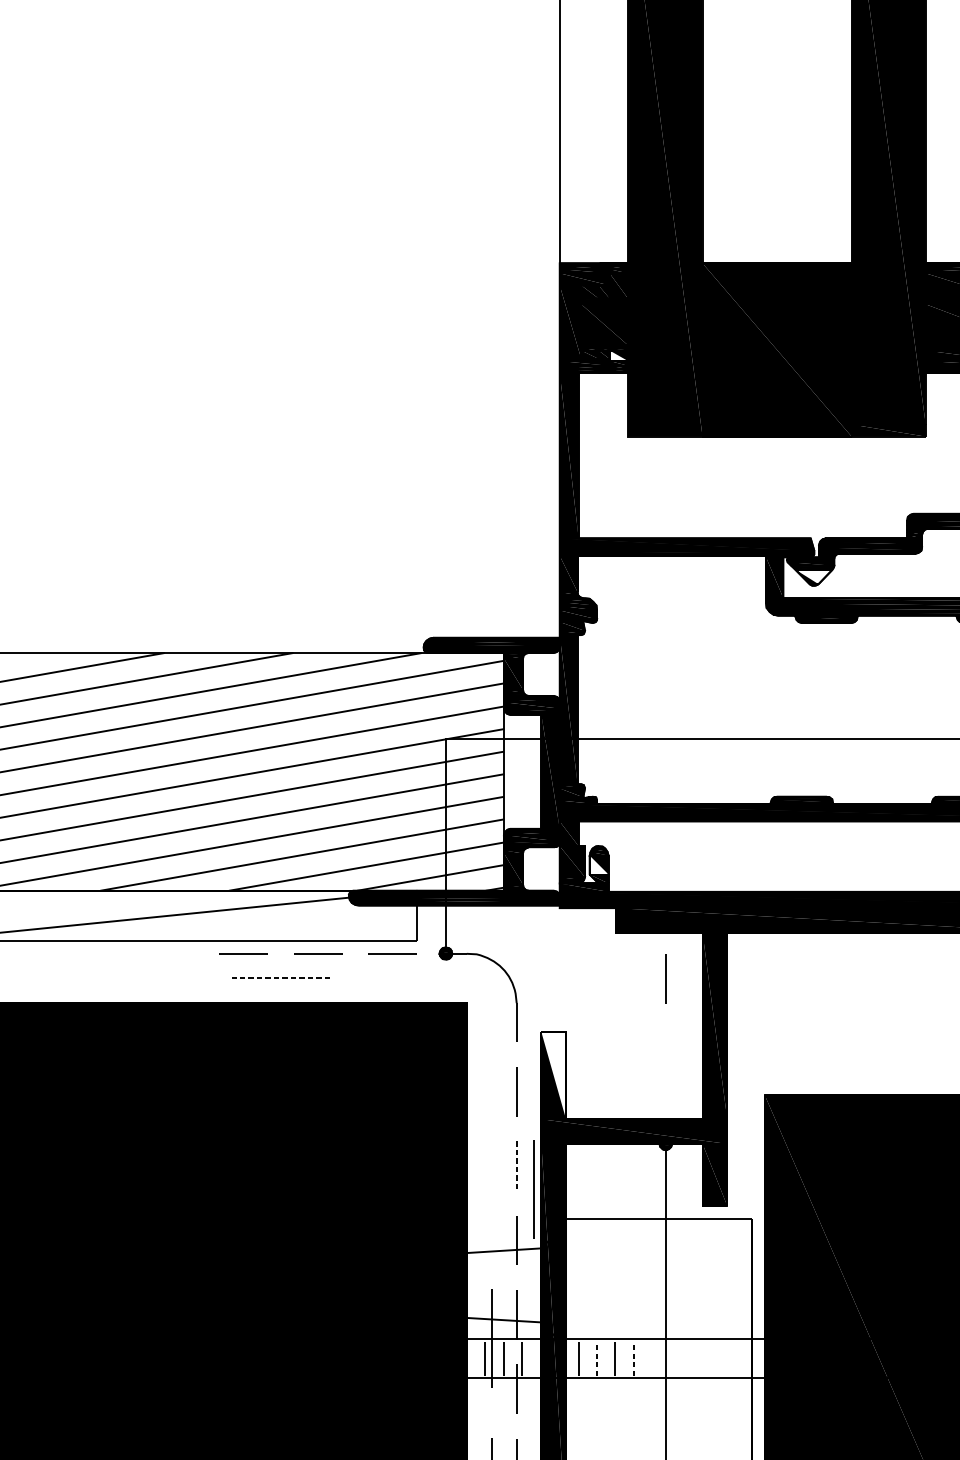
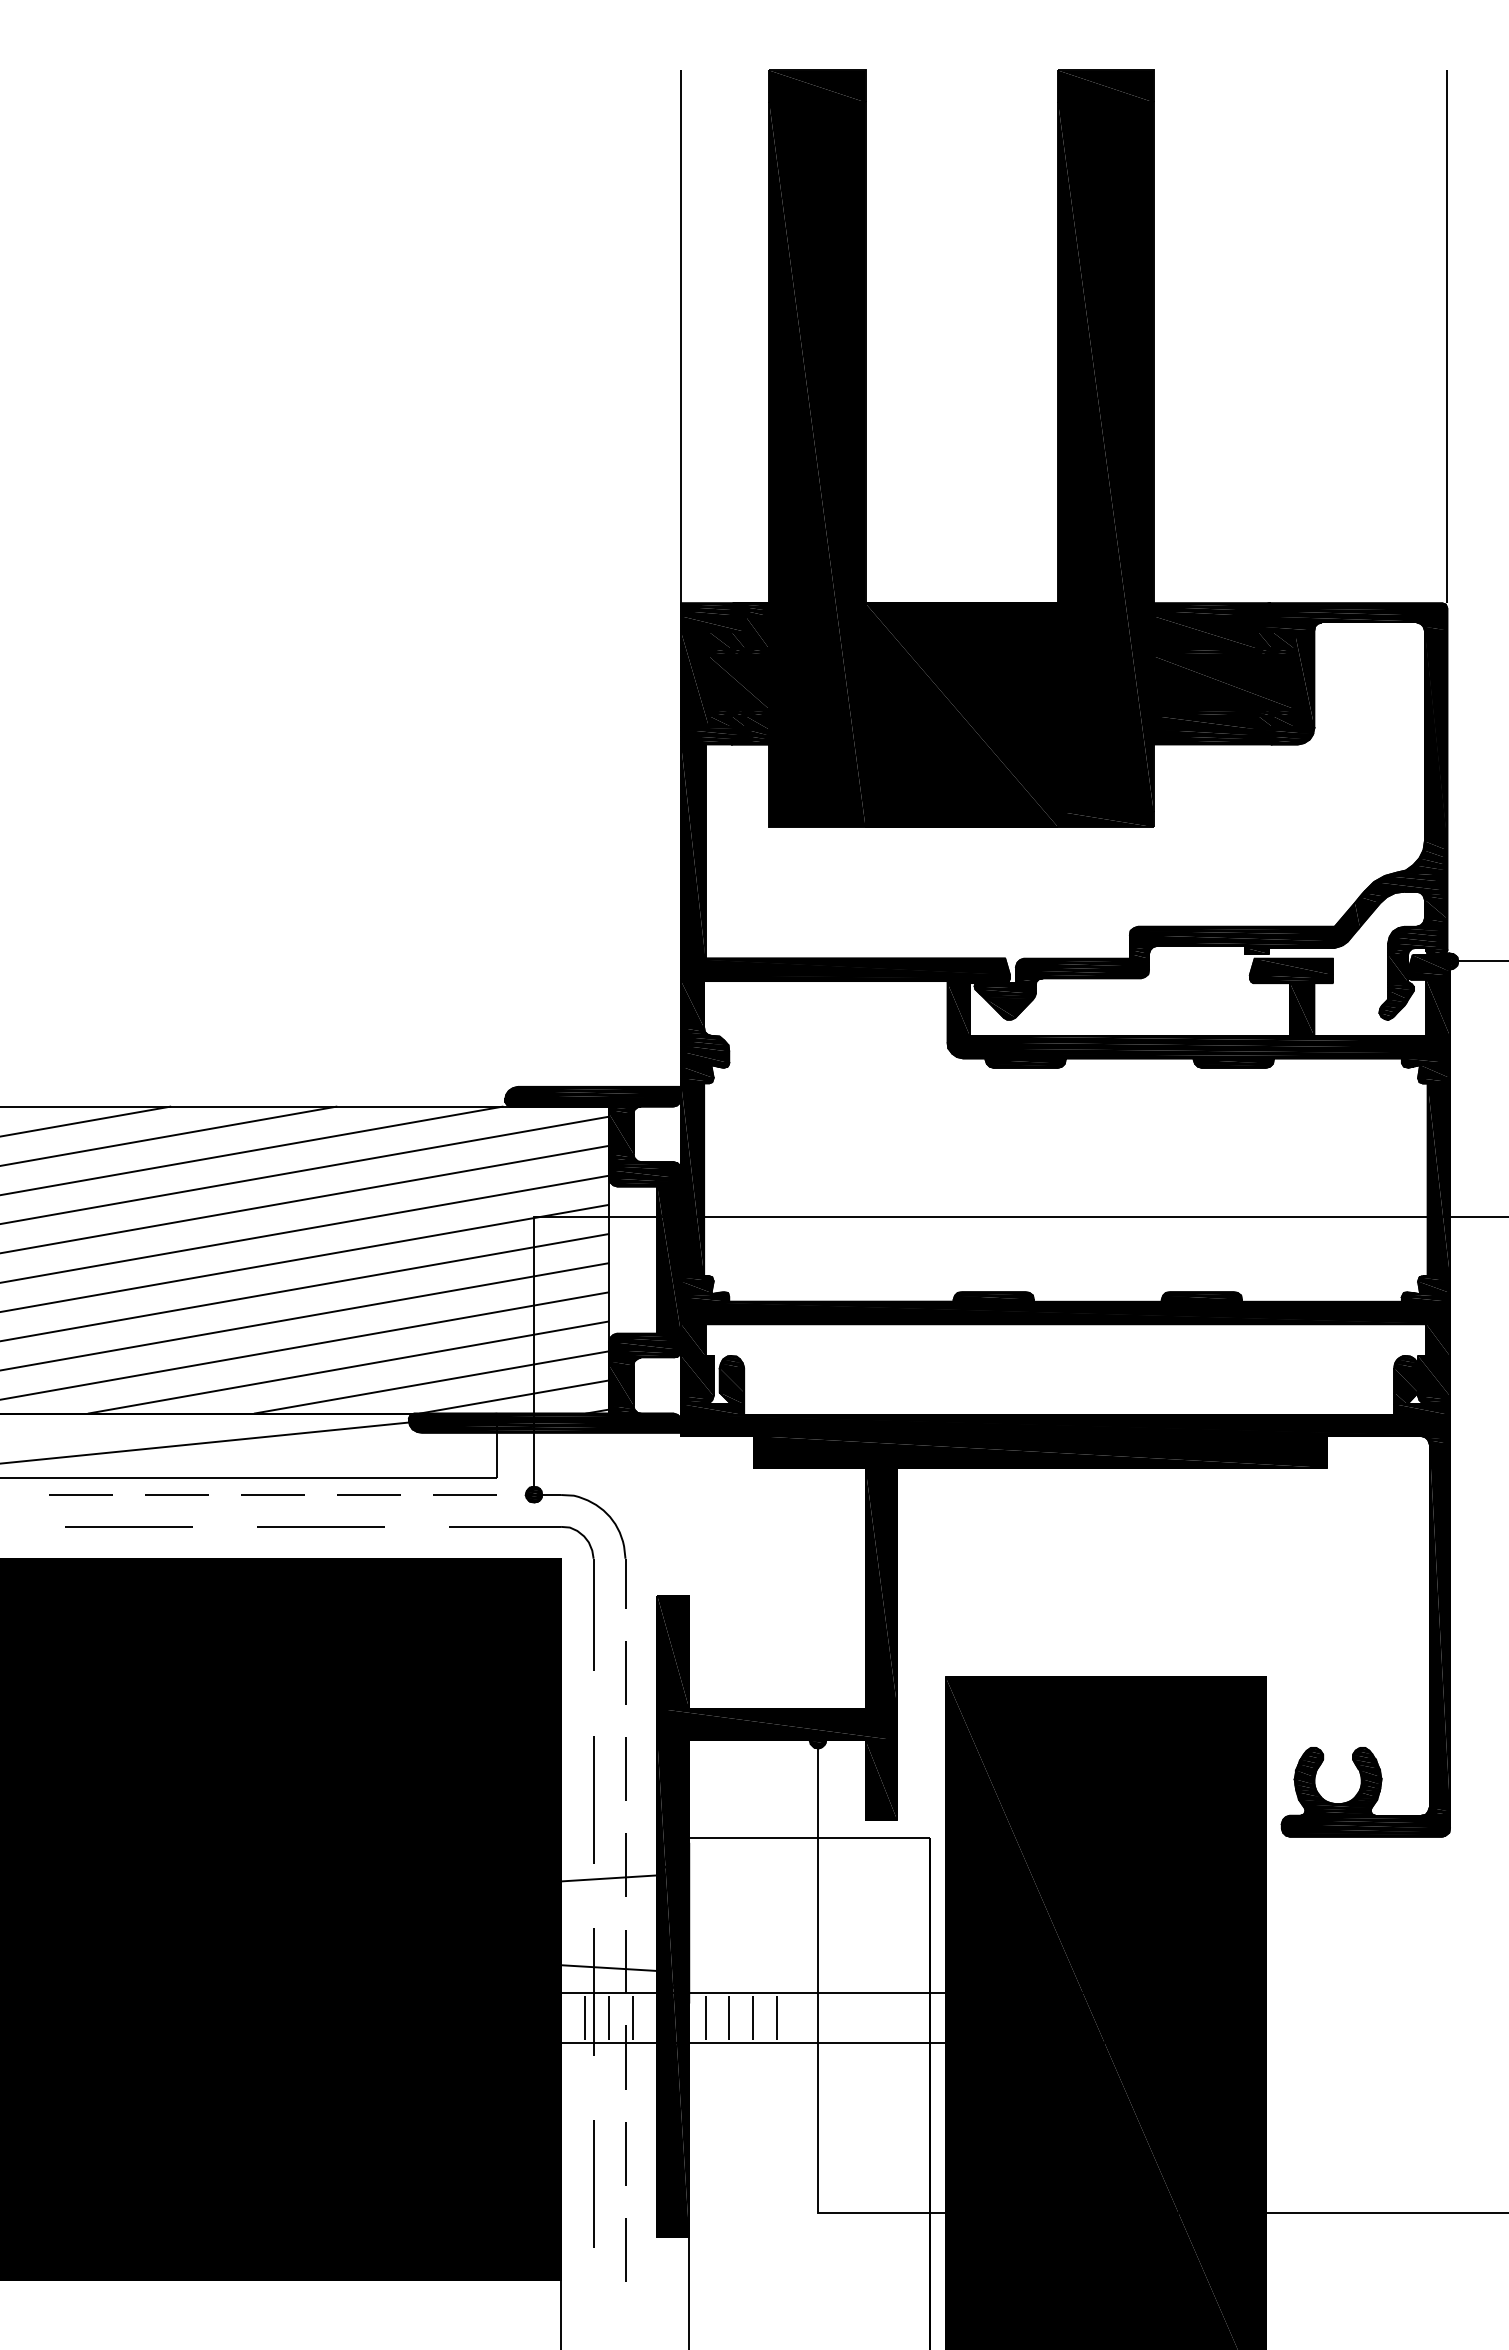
fill: (618, 355) -> (757, 722), added
fill: (814, 577) -> (1009, 1008), added
fill: (598, 865) -> (731, 1380), added
line: (94, 953) -> (80, 1494), added
line: (168, 953) -> (176, 1494), added
line: (131, 978) -> (128, 1526), added
line: (281, 978) -> (321, 1526), dashed -> solid
part: (436, 978) -> (521, 1527), added
line: (666, 978) -> (818, 1527), removed
fill: (553, 1075) -> (673, 1652), added
line: (516, 1166) -> (625, 1769), dashed -> solid
line: (533, 1189) -> (593, 1799), moved
line: (597, 1358) -> (729, 2017), dashed -> solid
line: (634, 1358) -> (777, 2017), dashed -> solid

